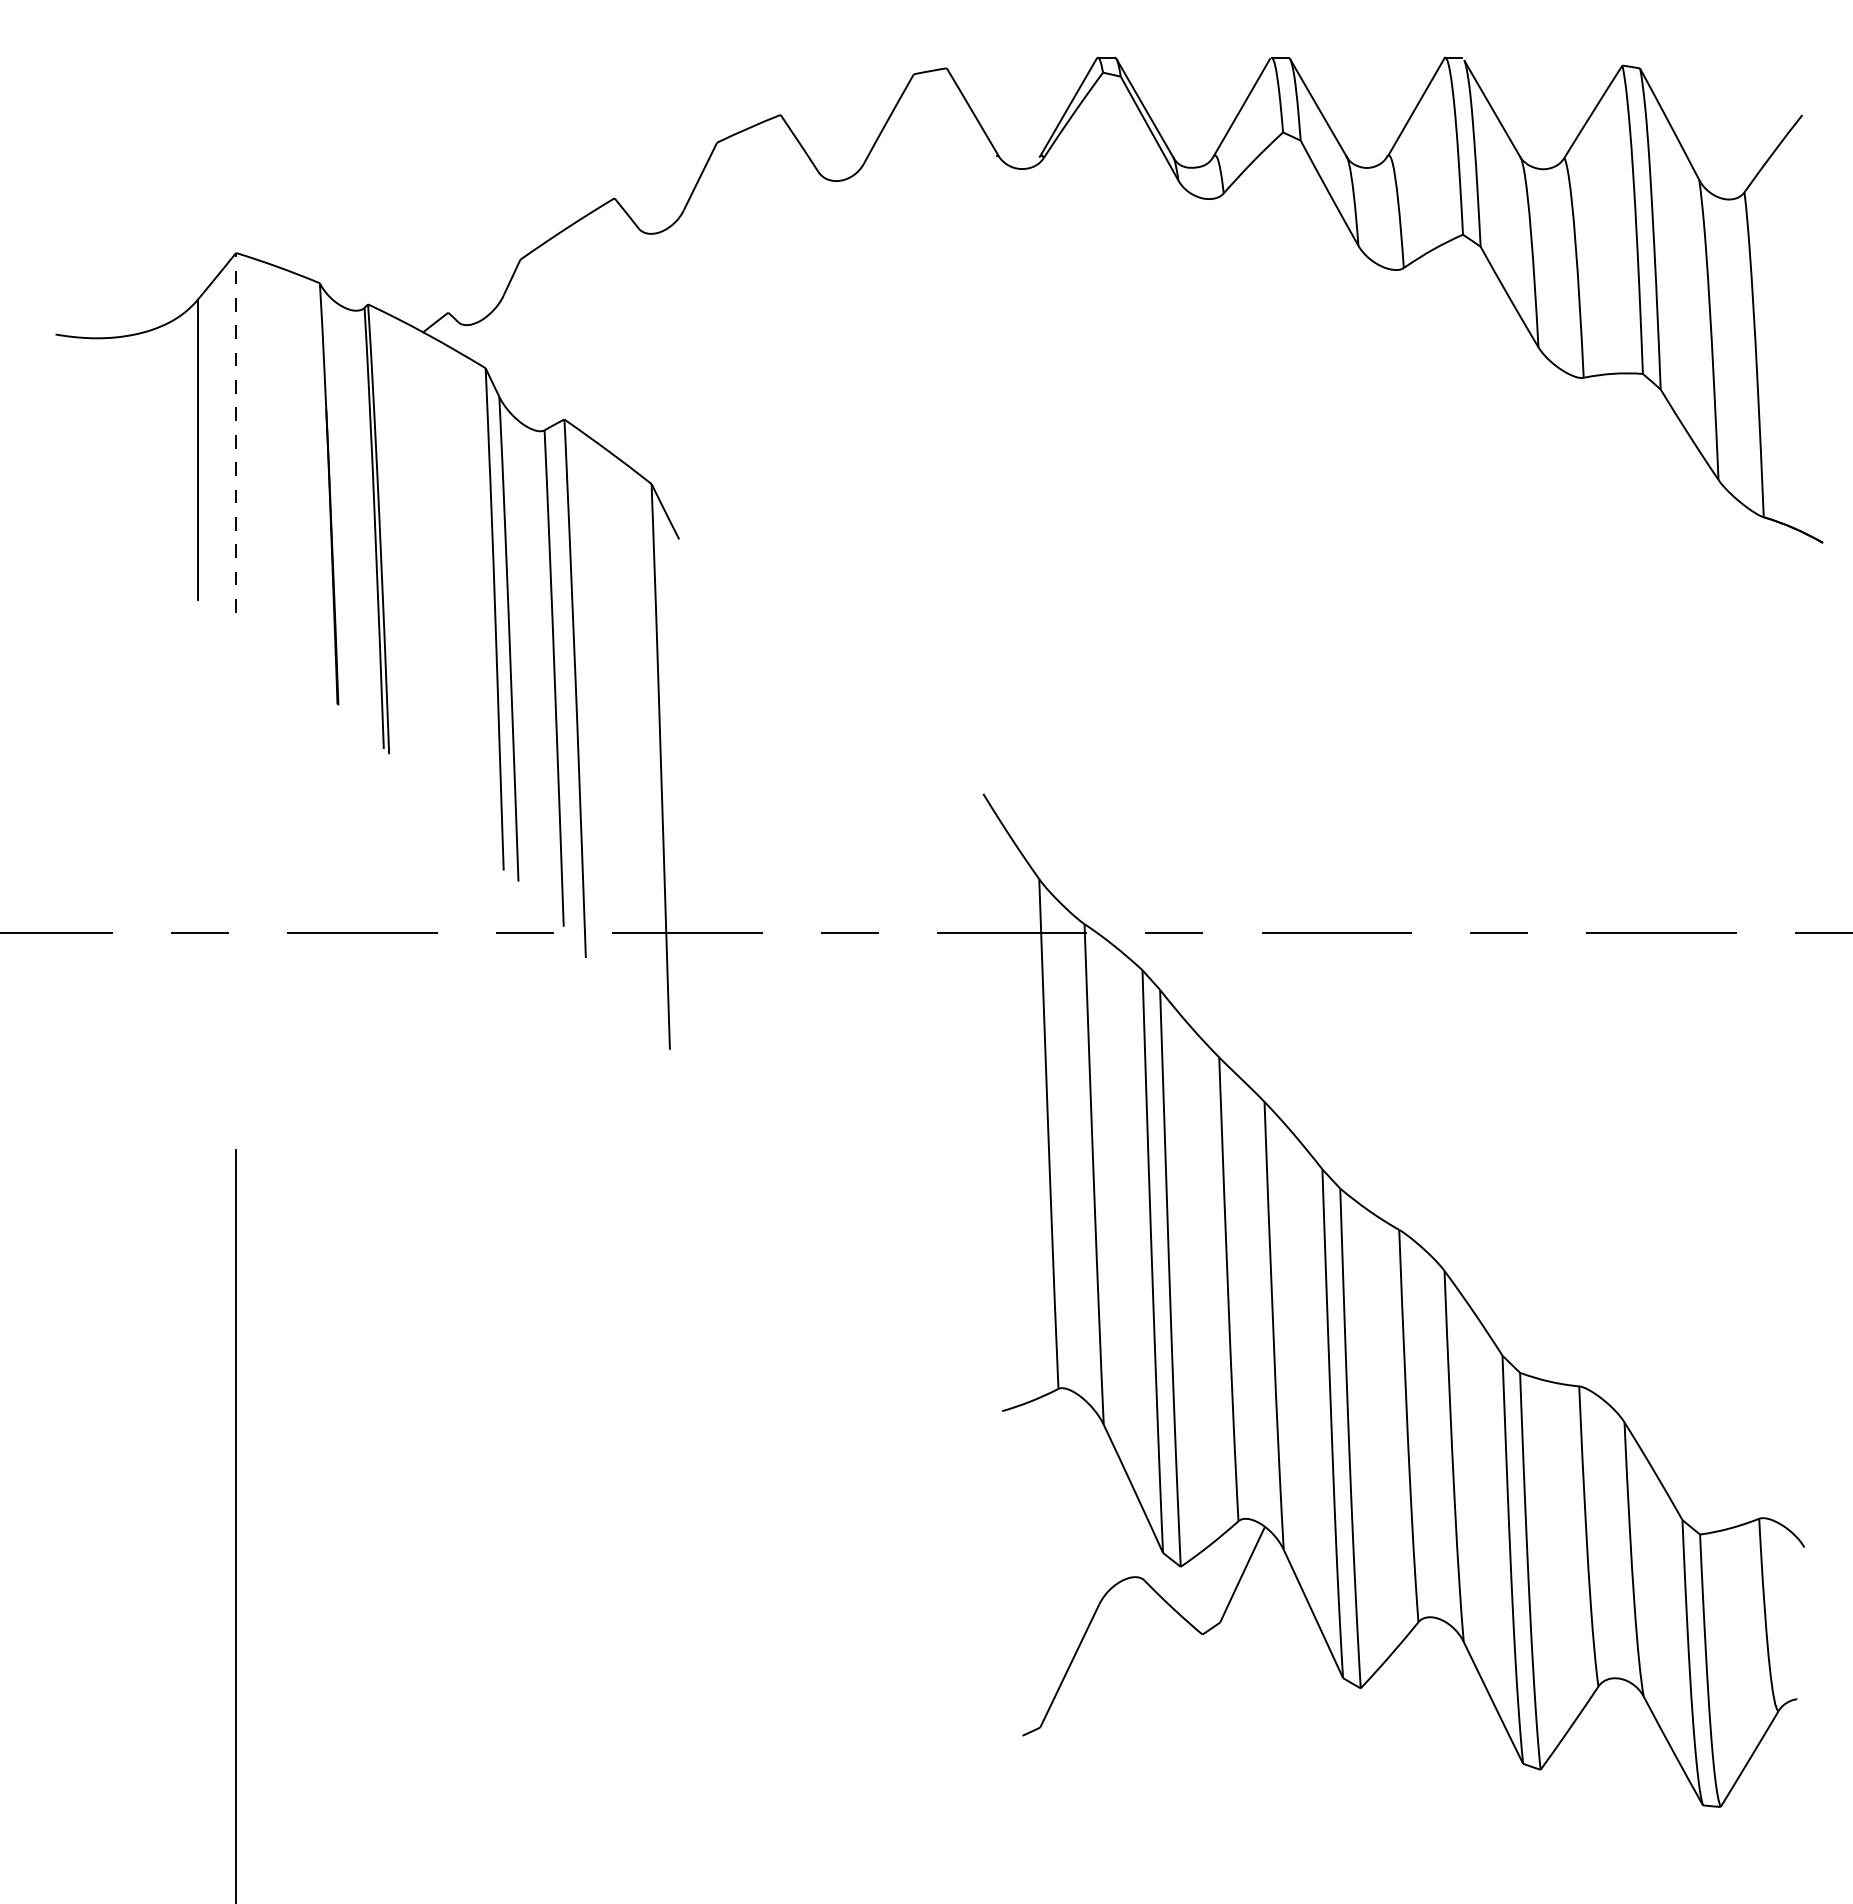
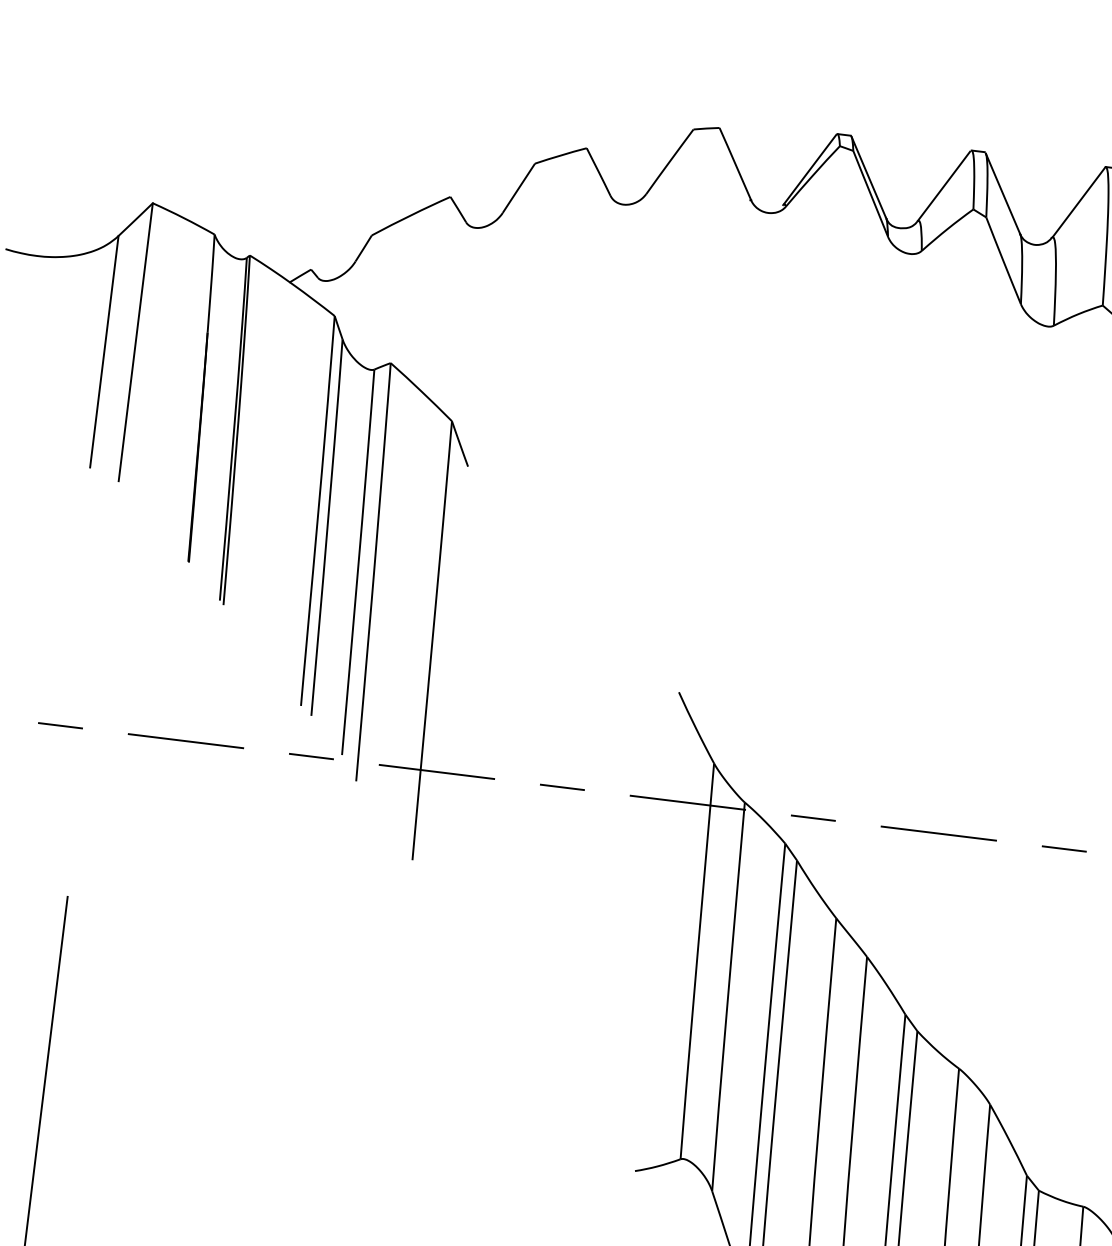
line: (236, 432) -> (136, 342), dashed -> solid

